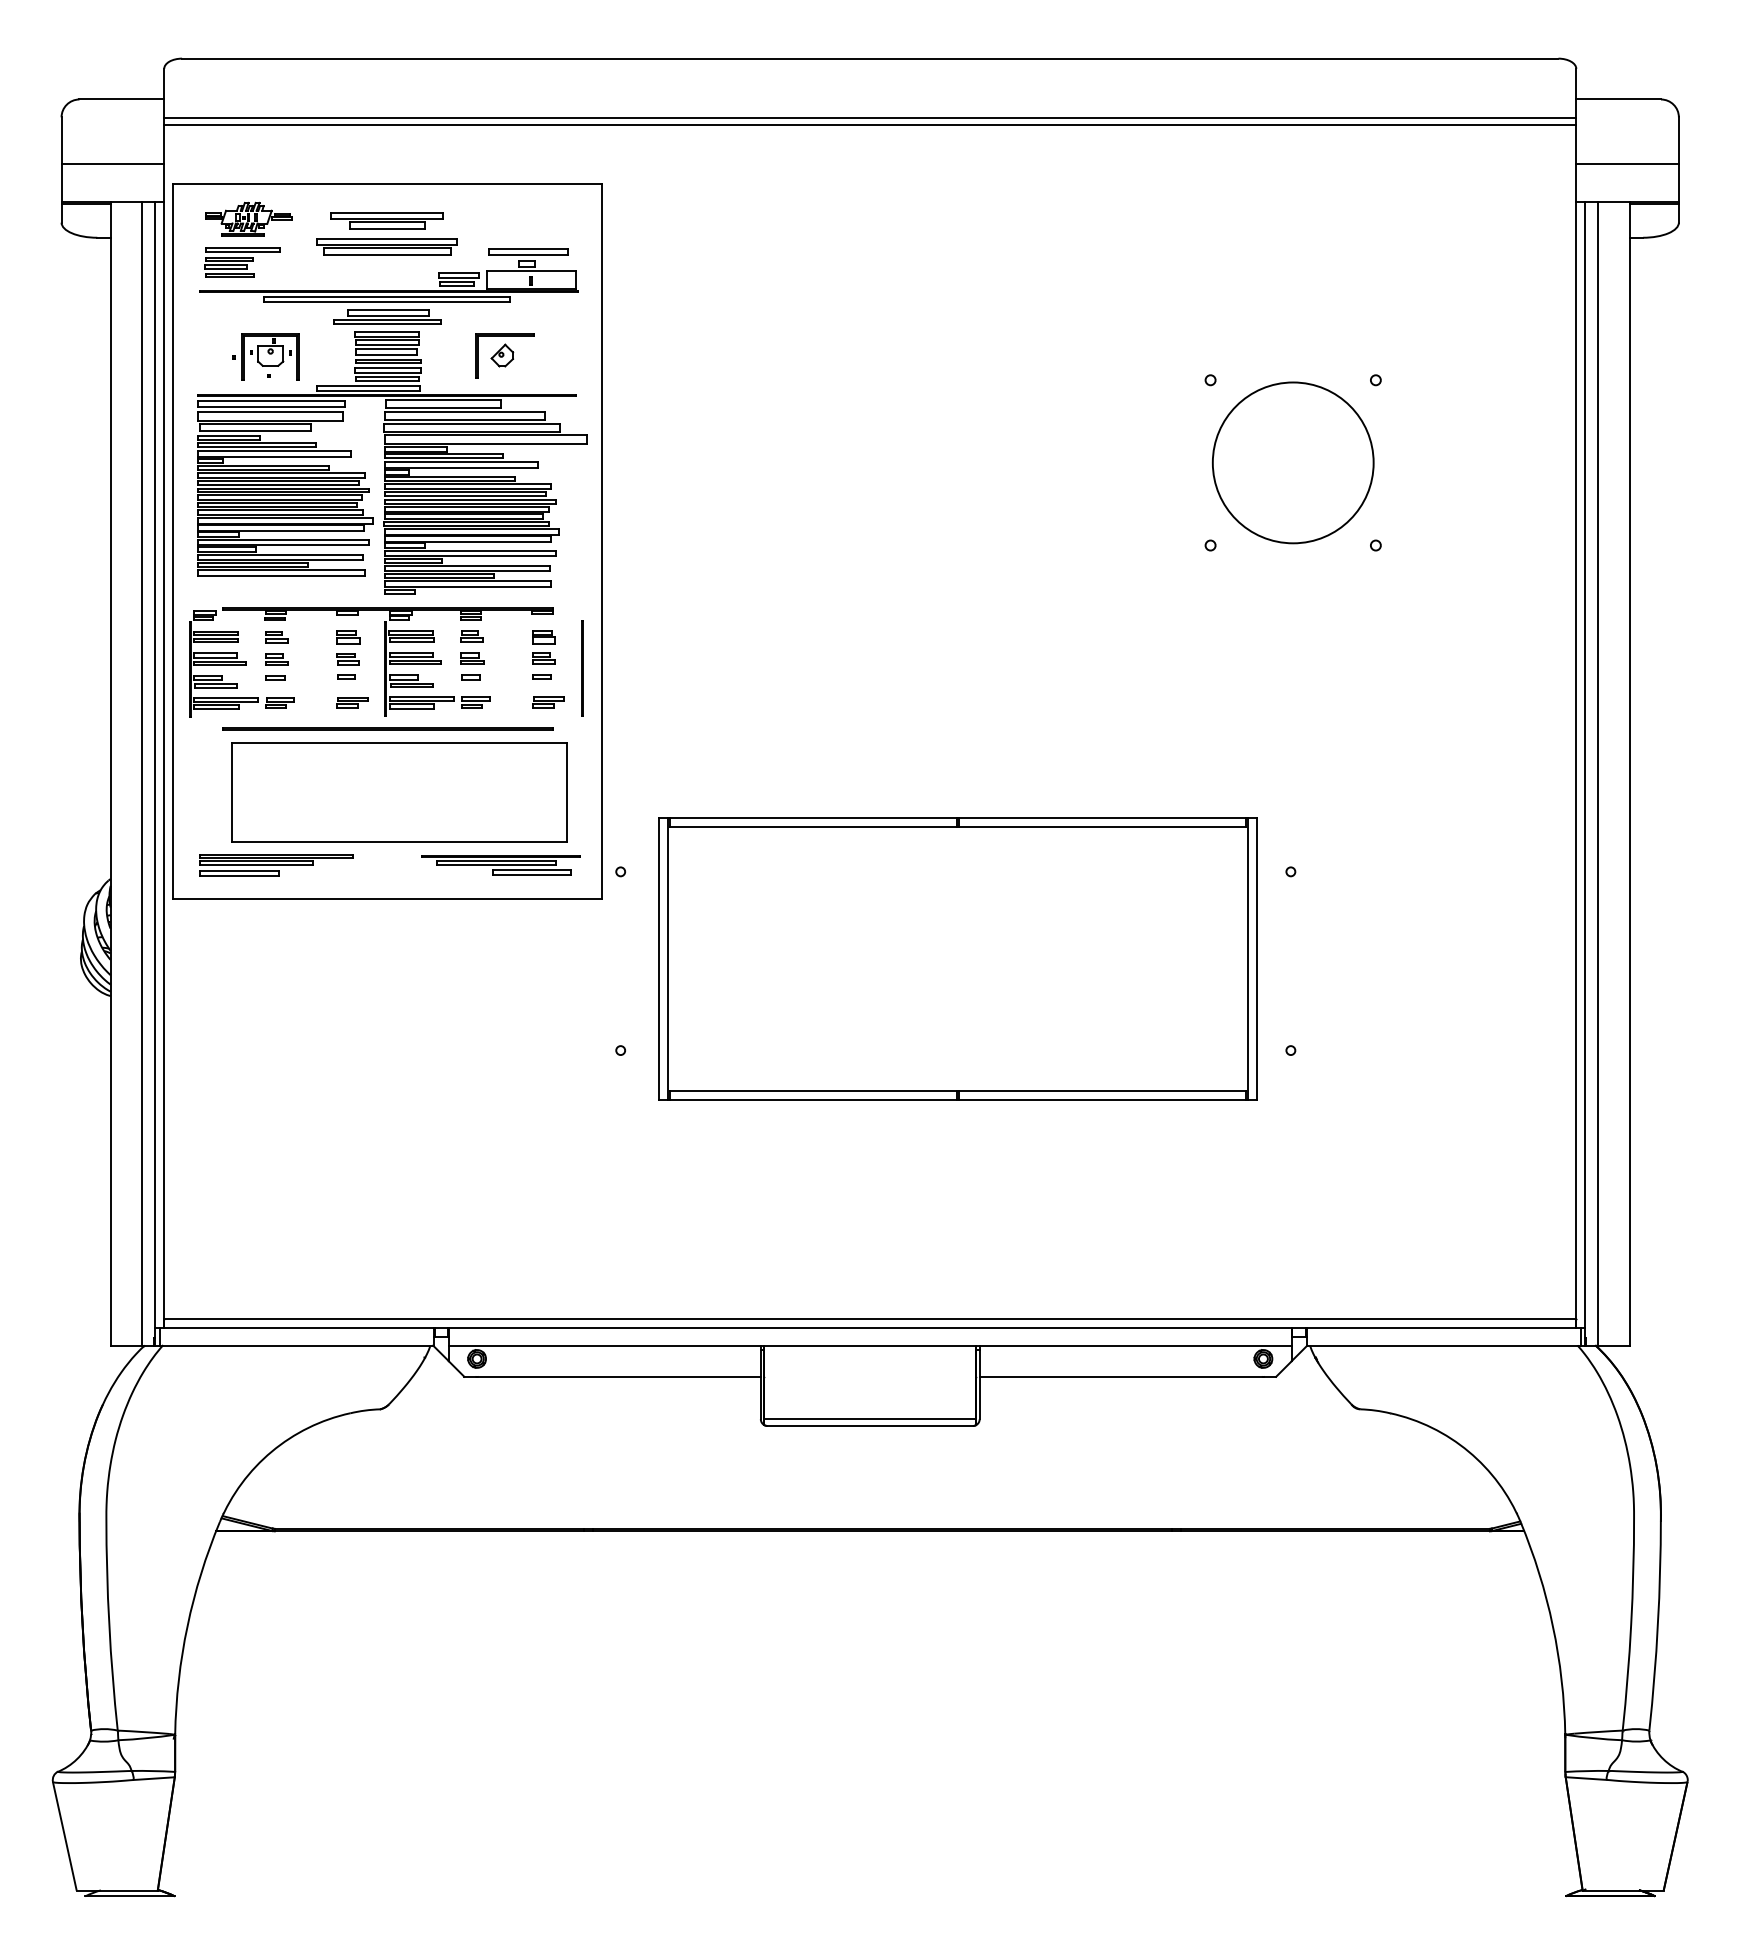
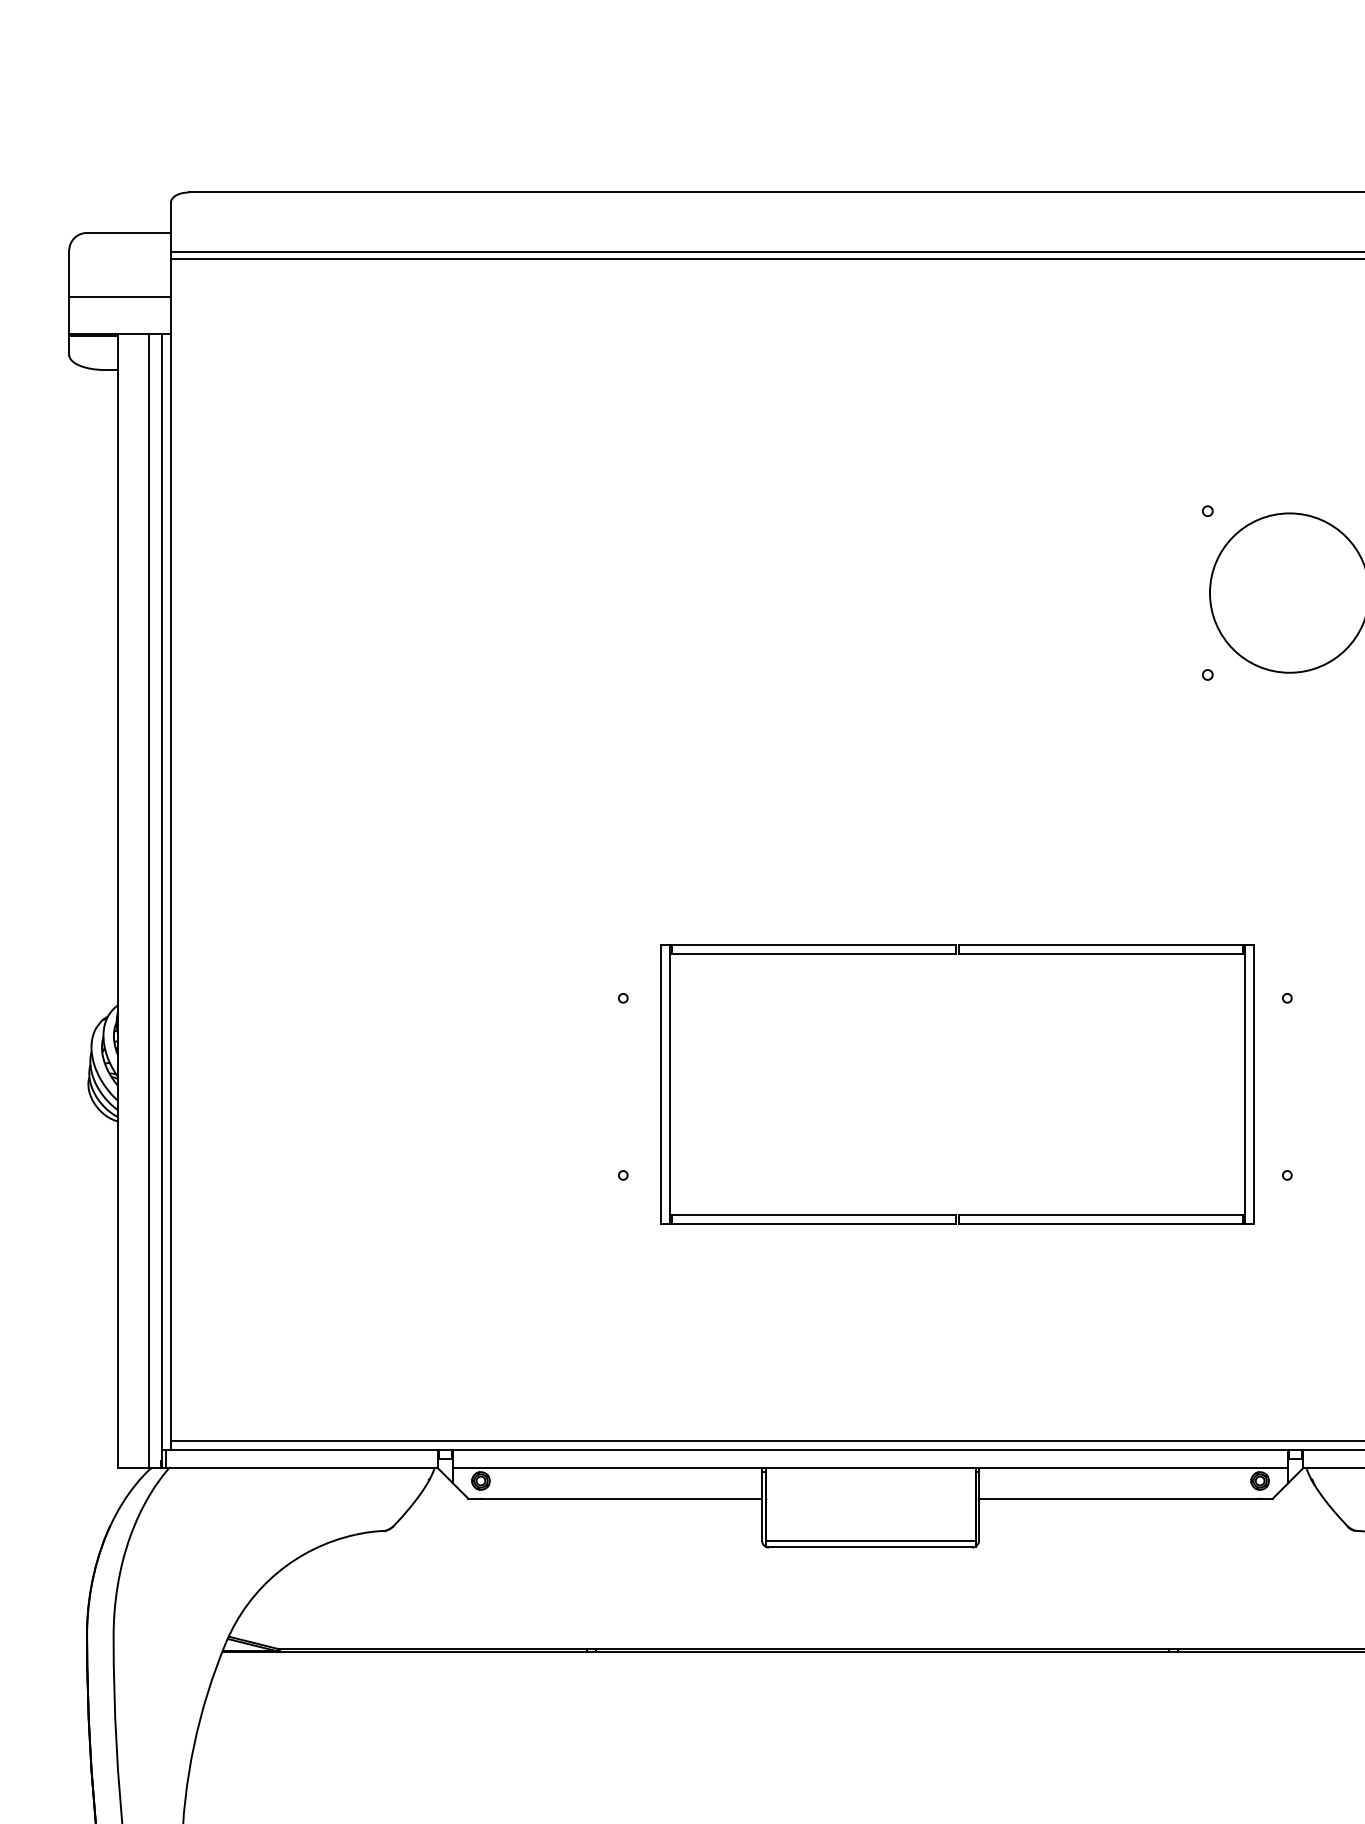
part: (387, 541) -> (392, 670), removed

